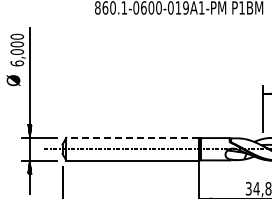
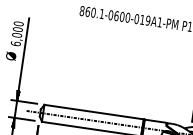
line: (132, 137) -> (93, 111), dashed -> solid

